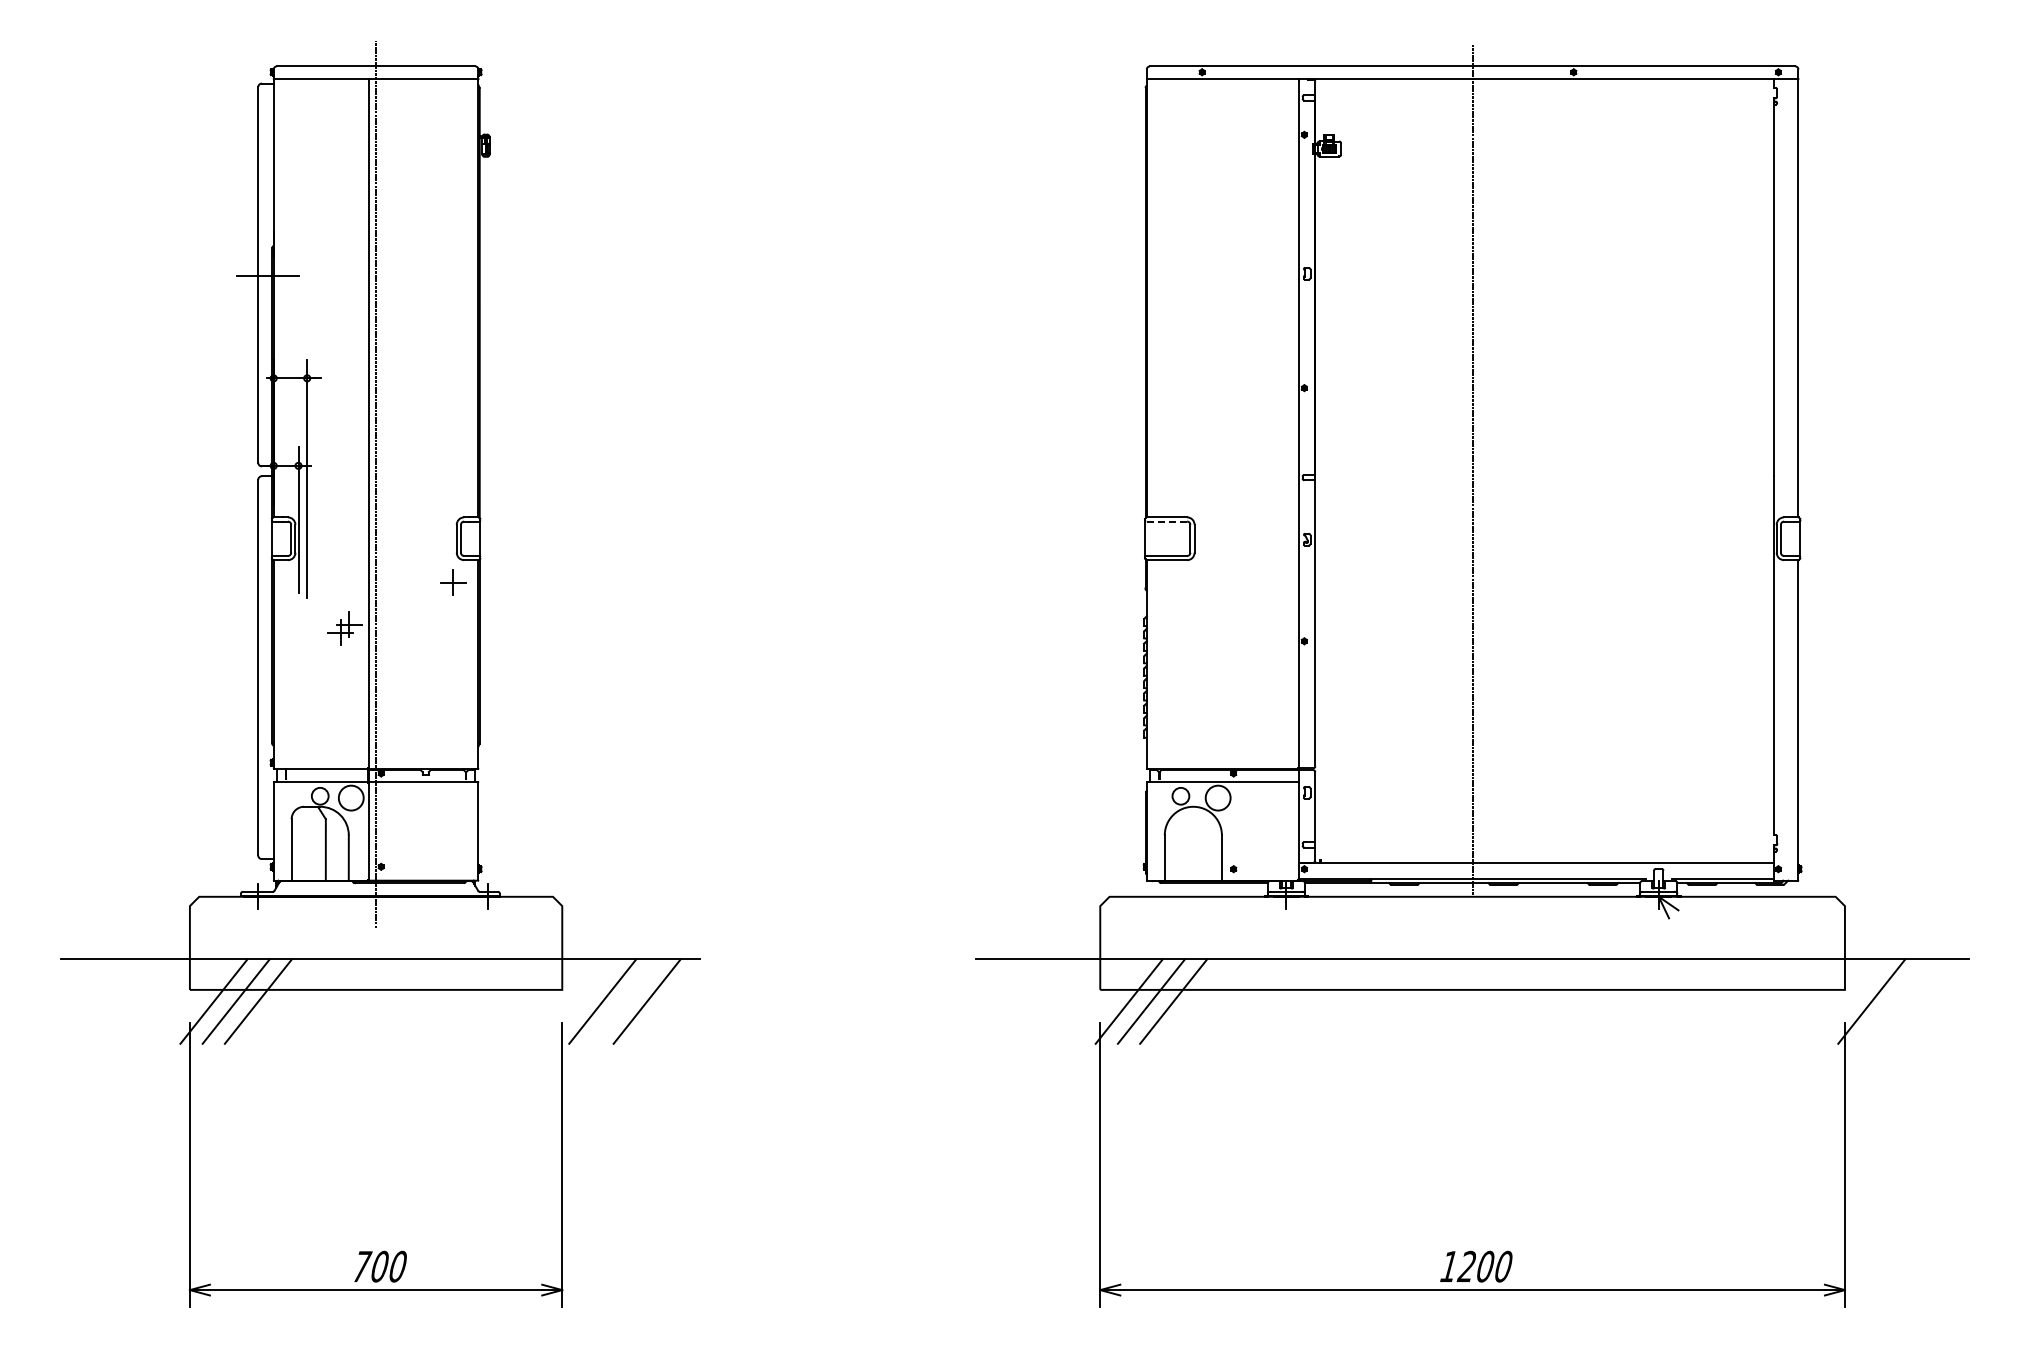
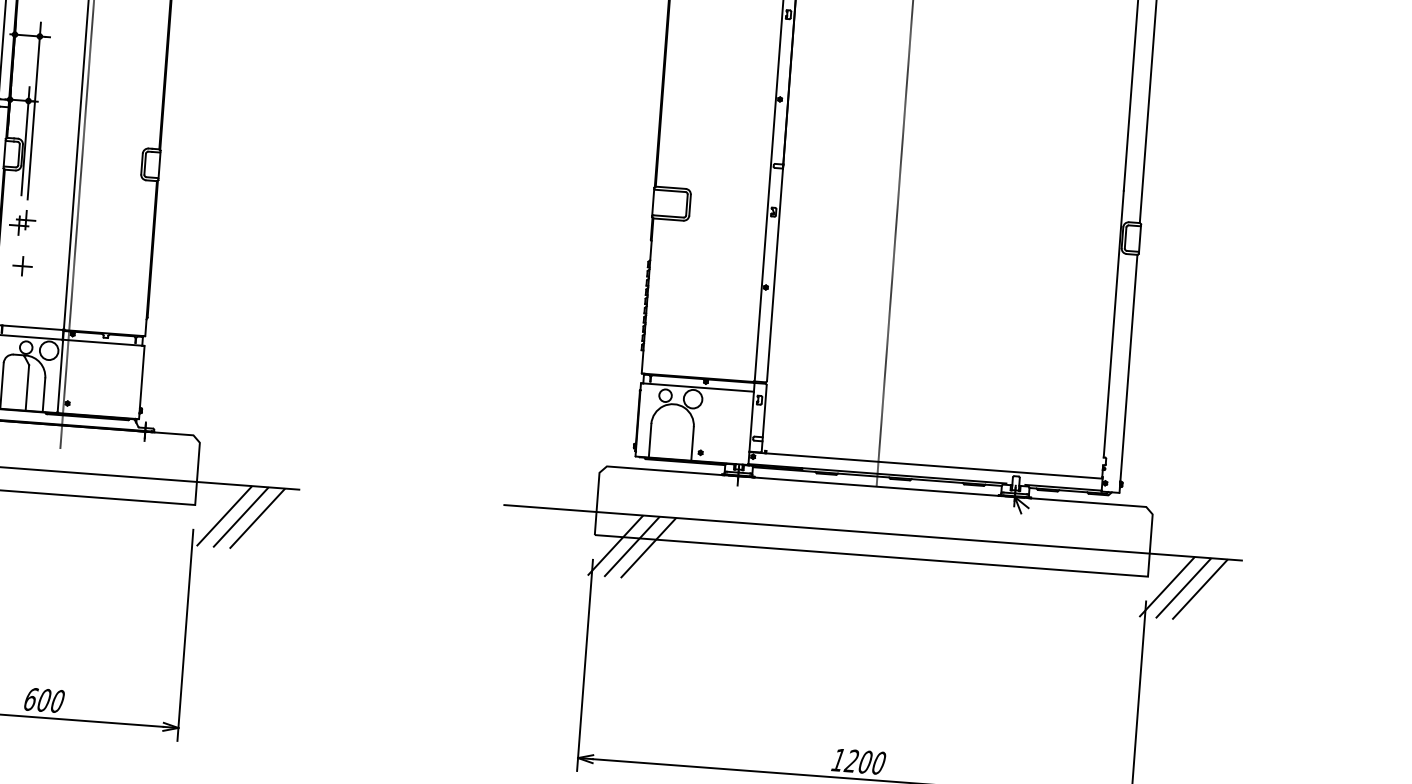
line: (1166, 521) -> (670, 190), dashed -> solid
part: (453, 582) -> (22, 266), moved
part: (344, 628) -> (22, 222), moved
line: (624, 1001) -> (240, 517), added
line: (1893, 1001) -> (1183, 587), added
line: (1915, 1001) -> (1199, 589), added
text: (362, 1266) -> (31, 699), 700 -> 600

